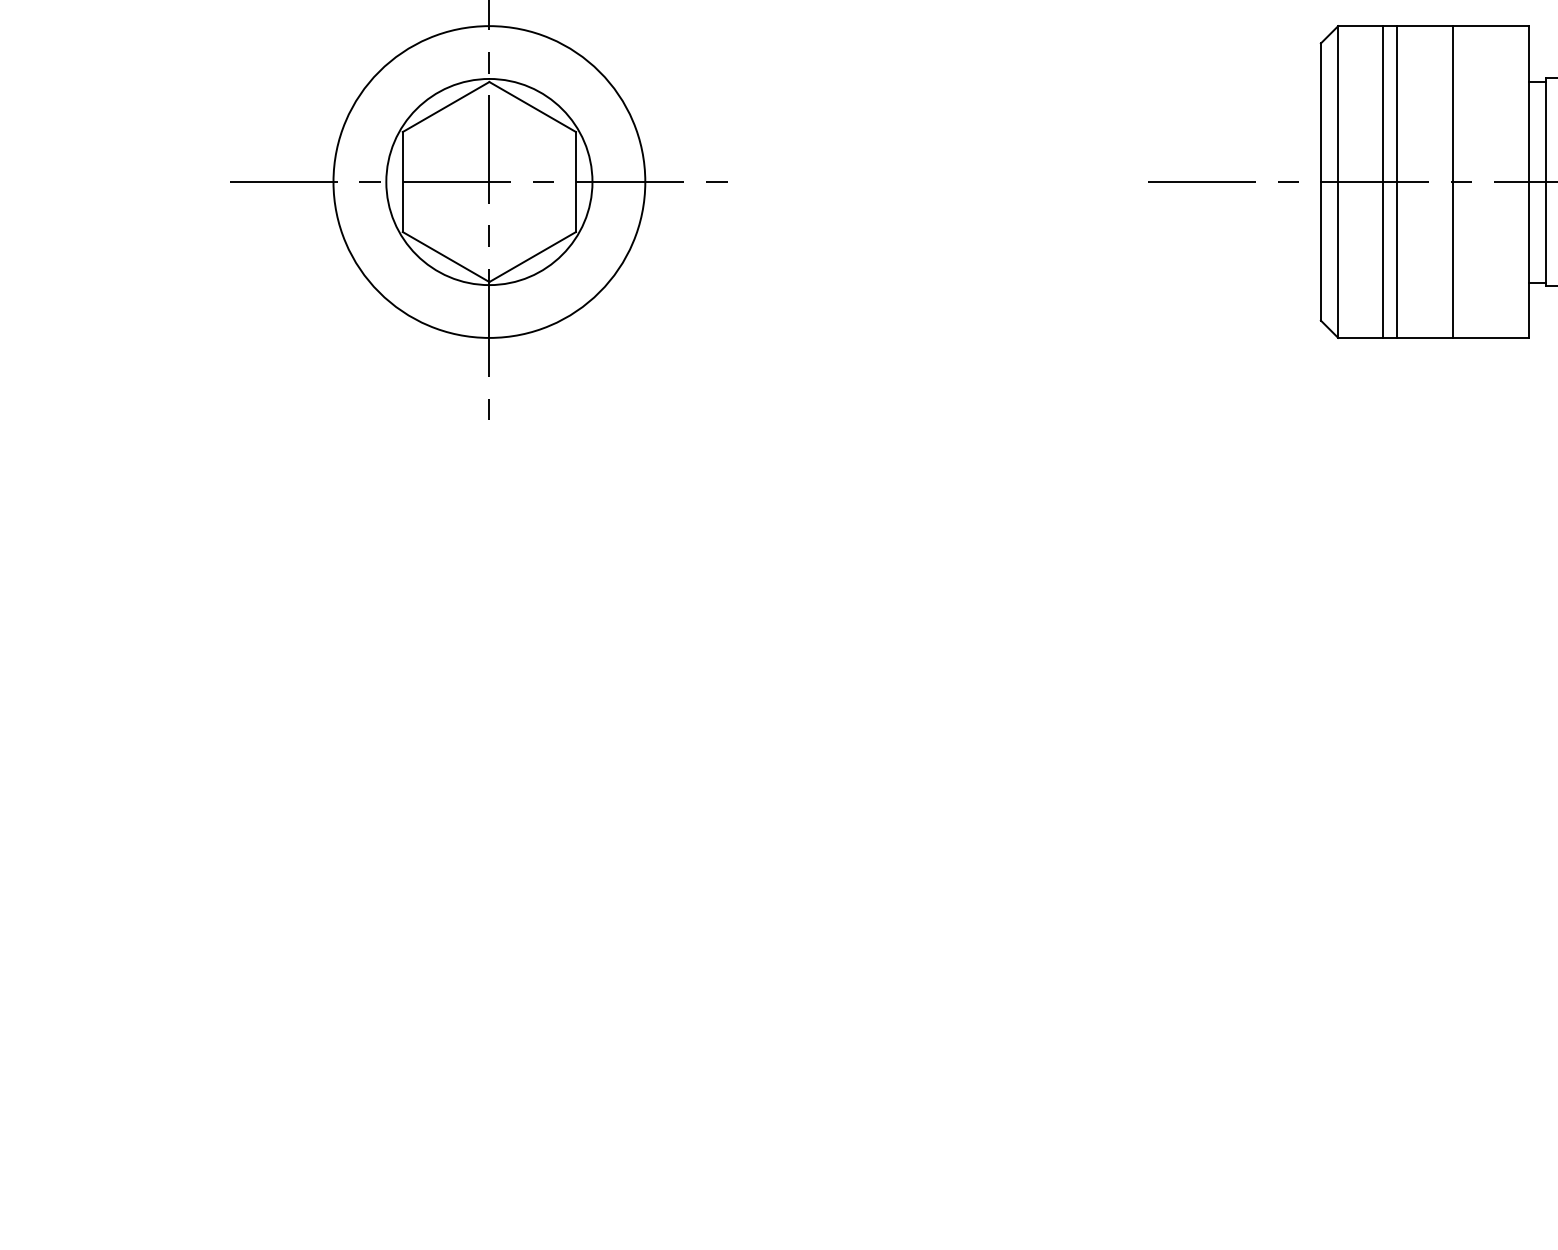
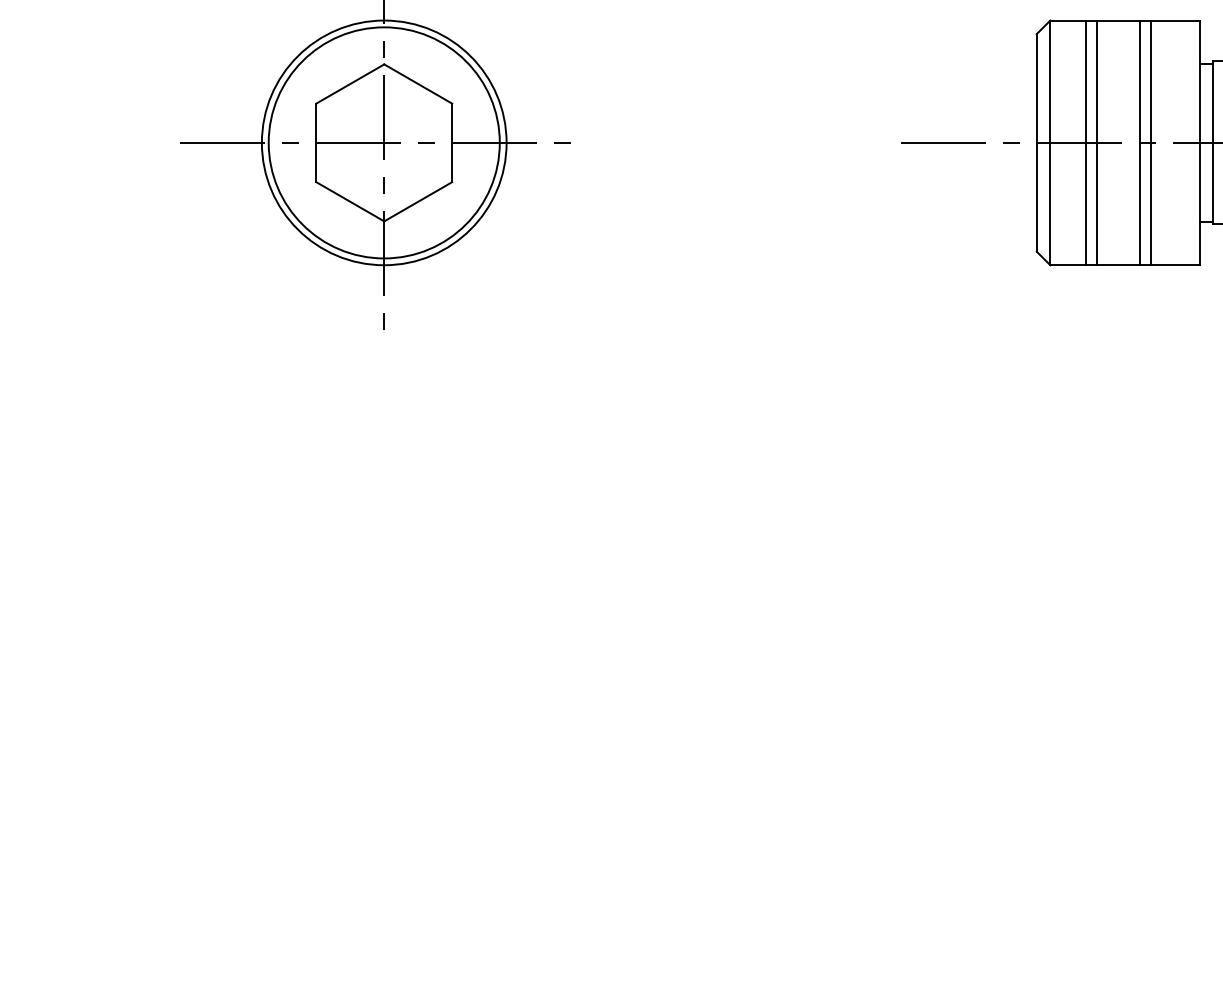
circle: (489, 181) -> (384, 142), size x1.43
line: (1466, 181) -> (1150, 142), added

